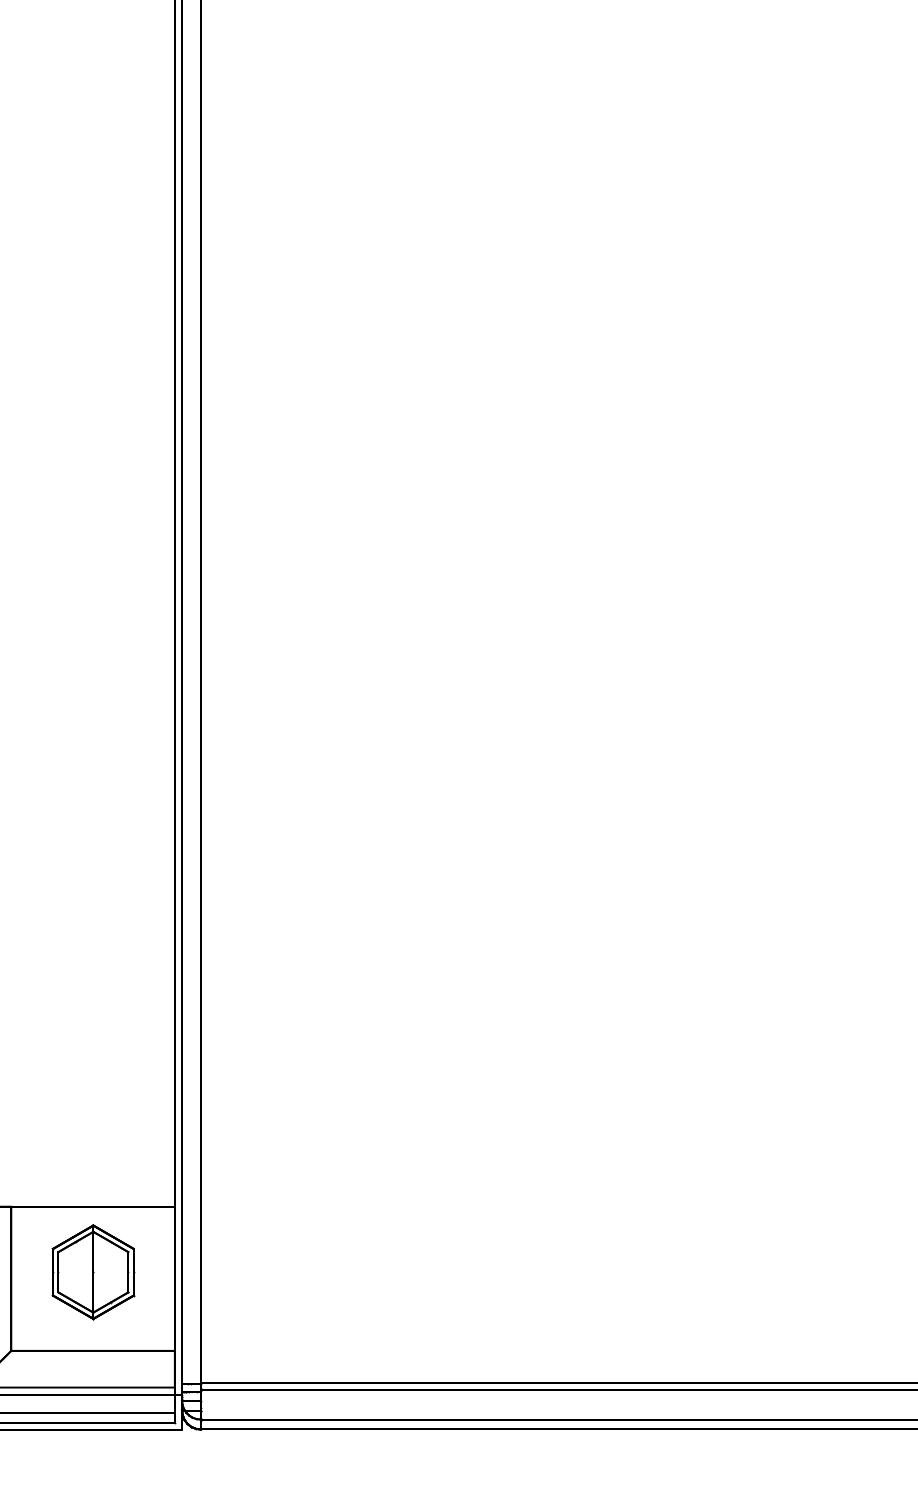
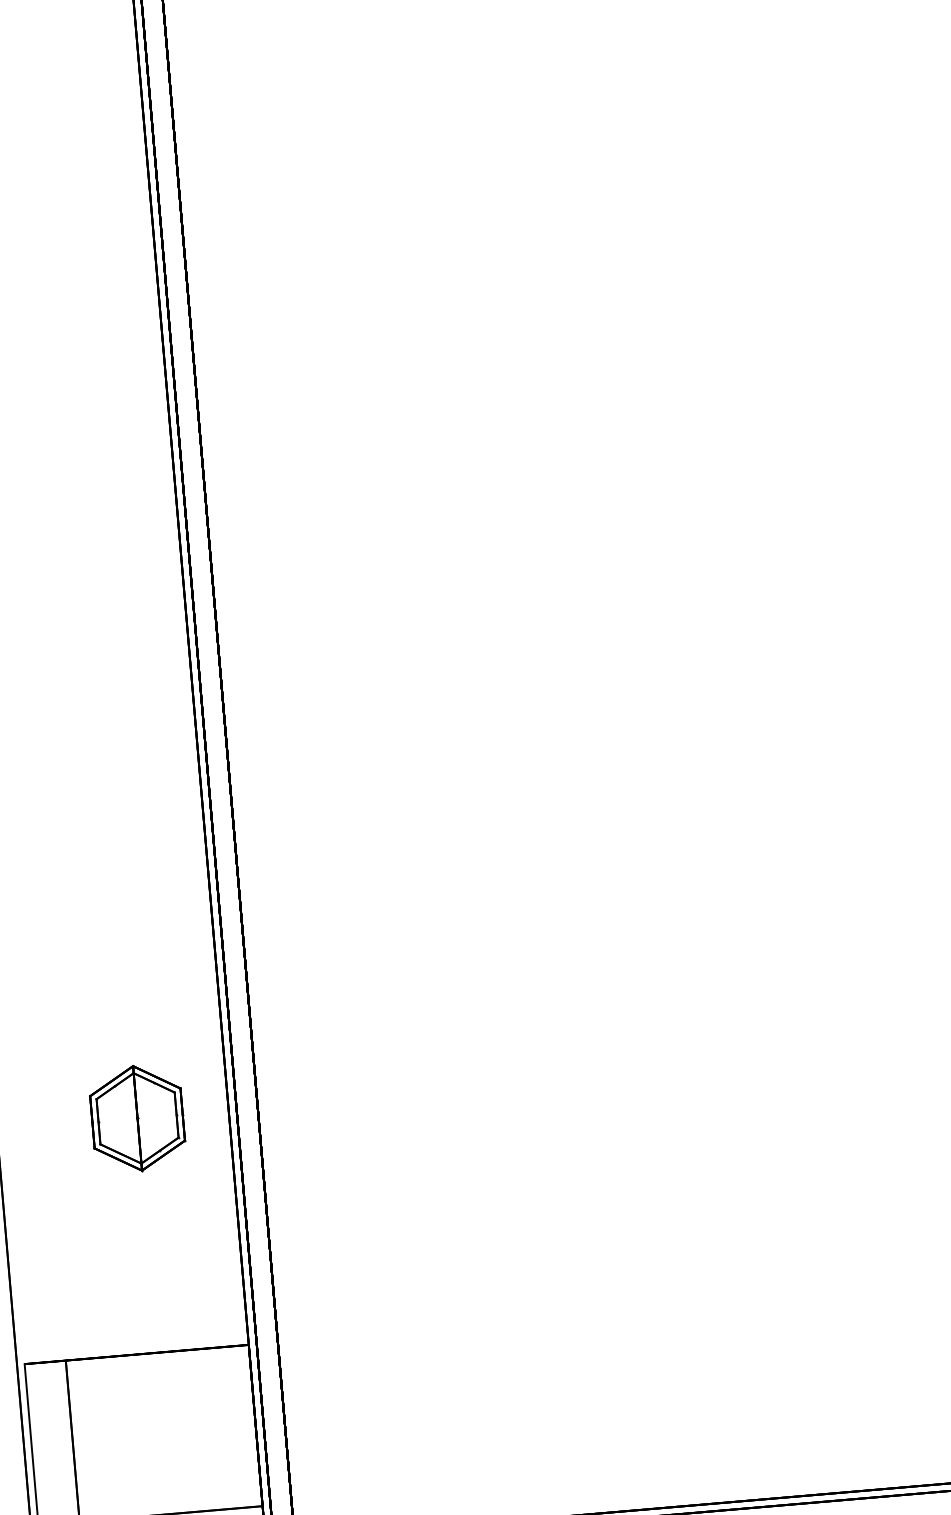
part: (93, 1272) -> (137, 1118), moved

